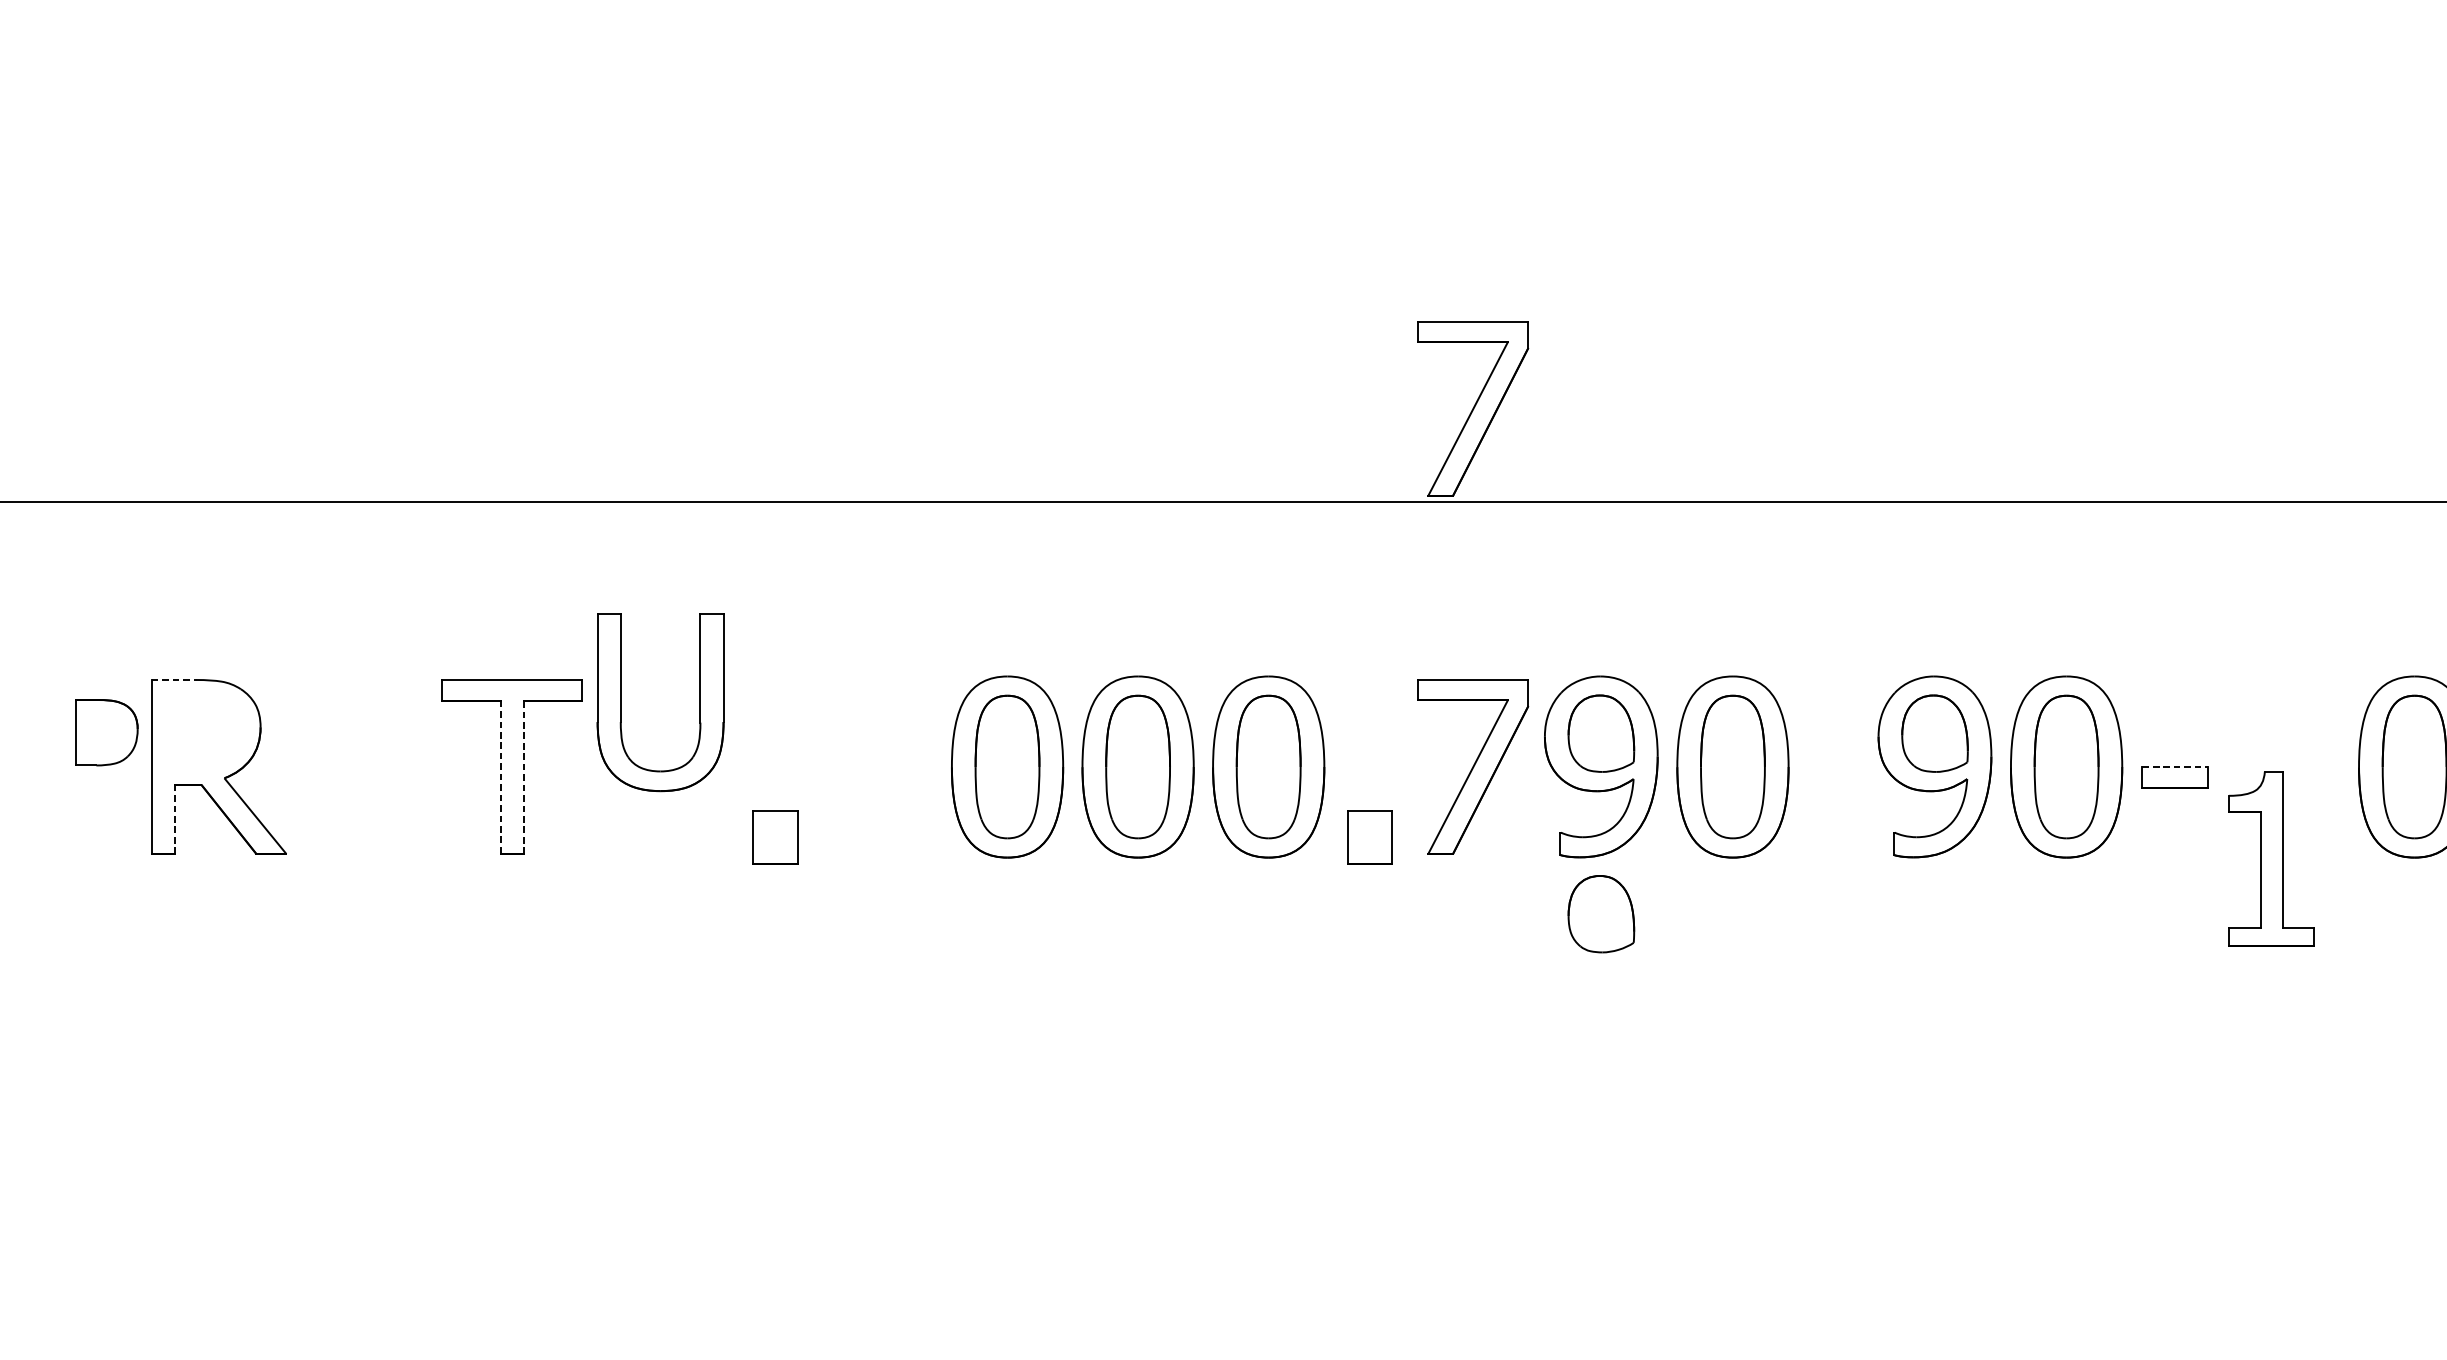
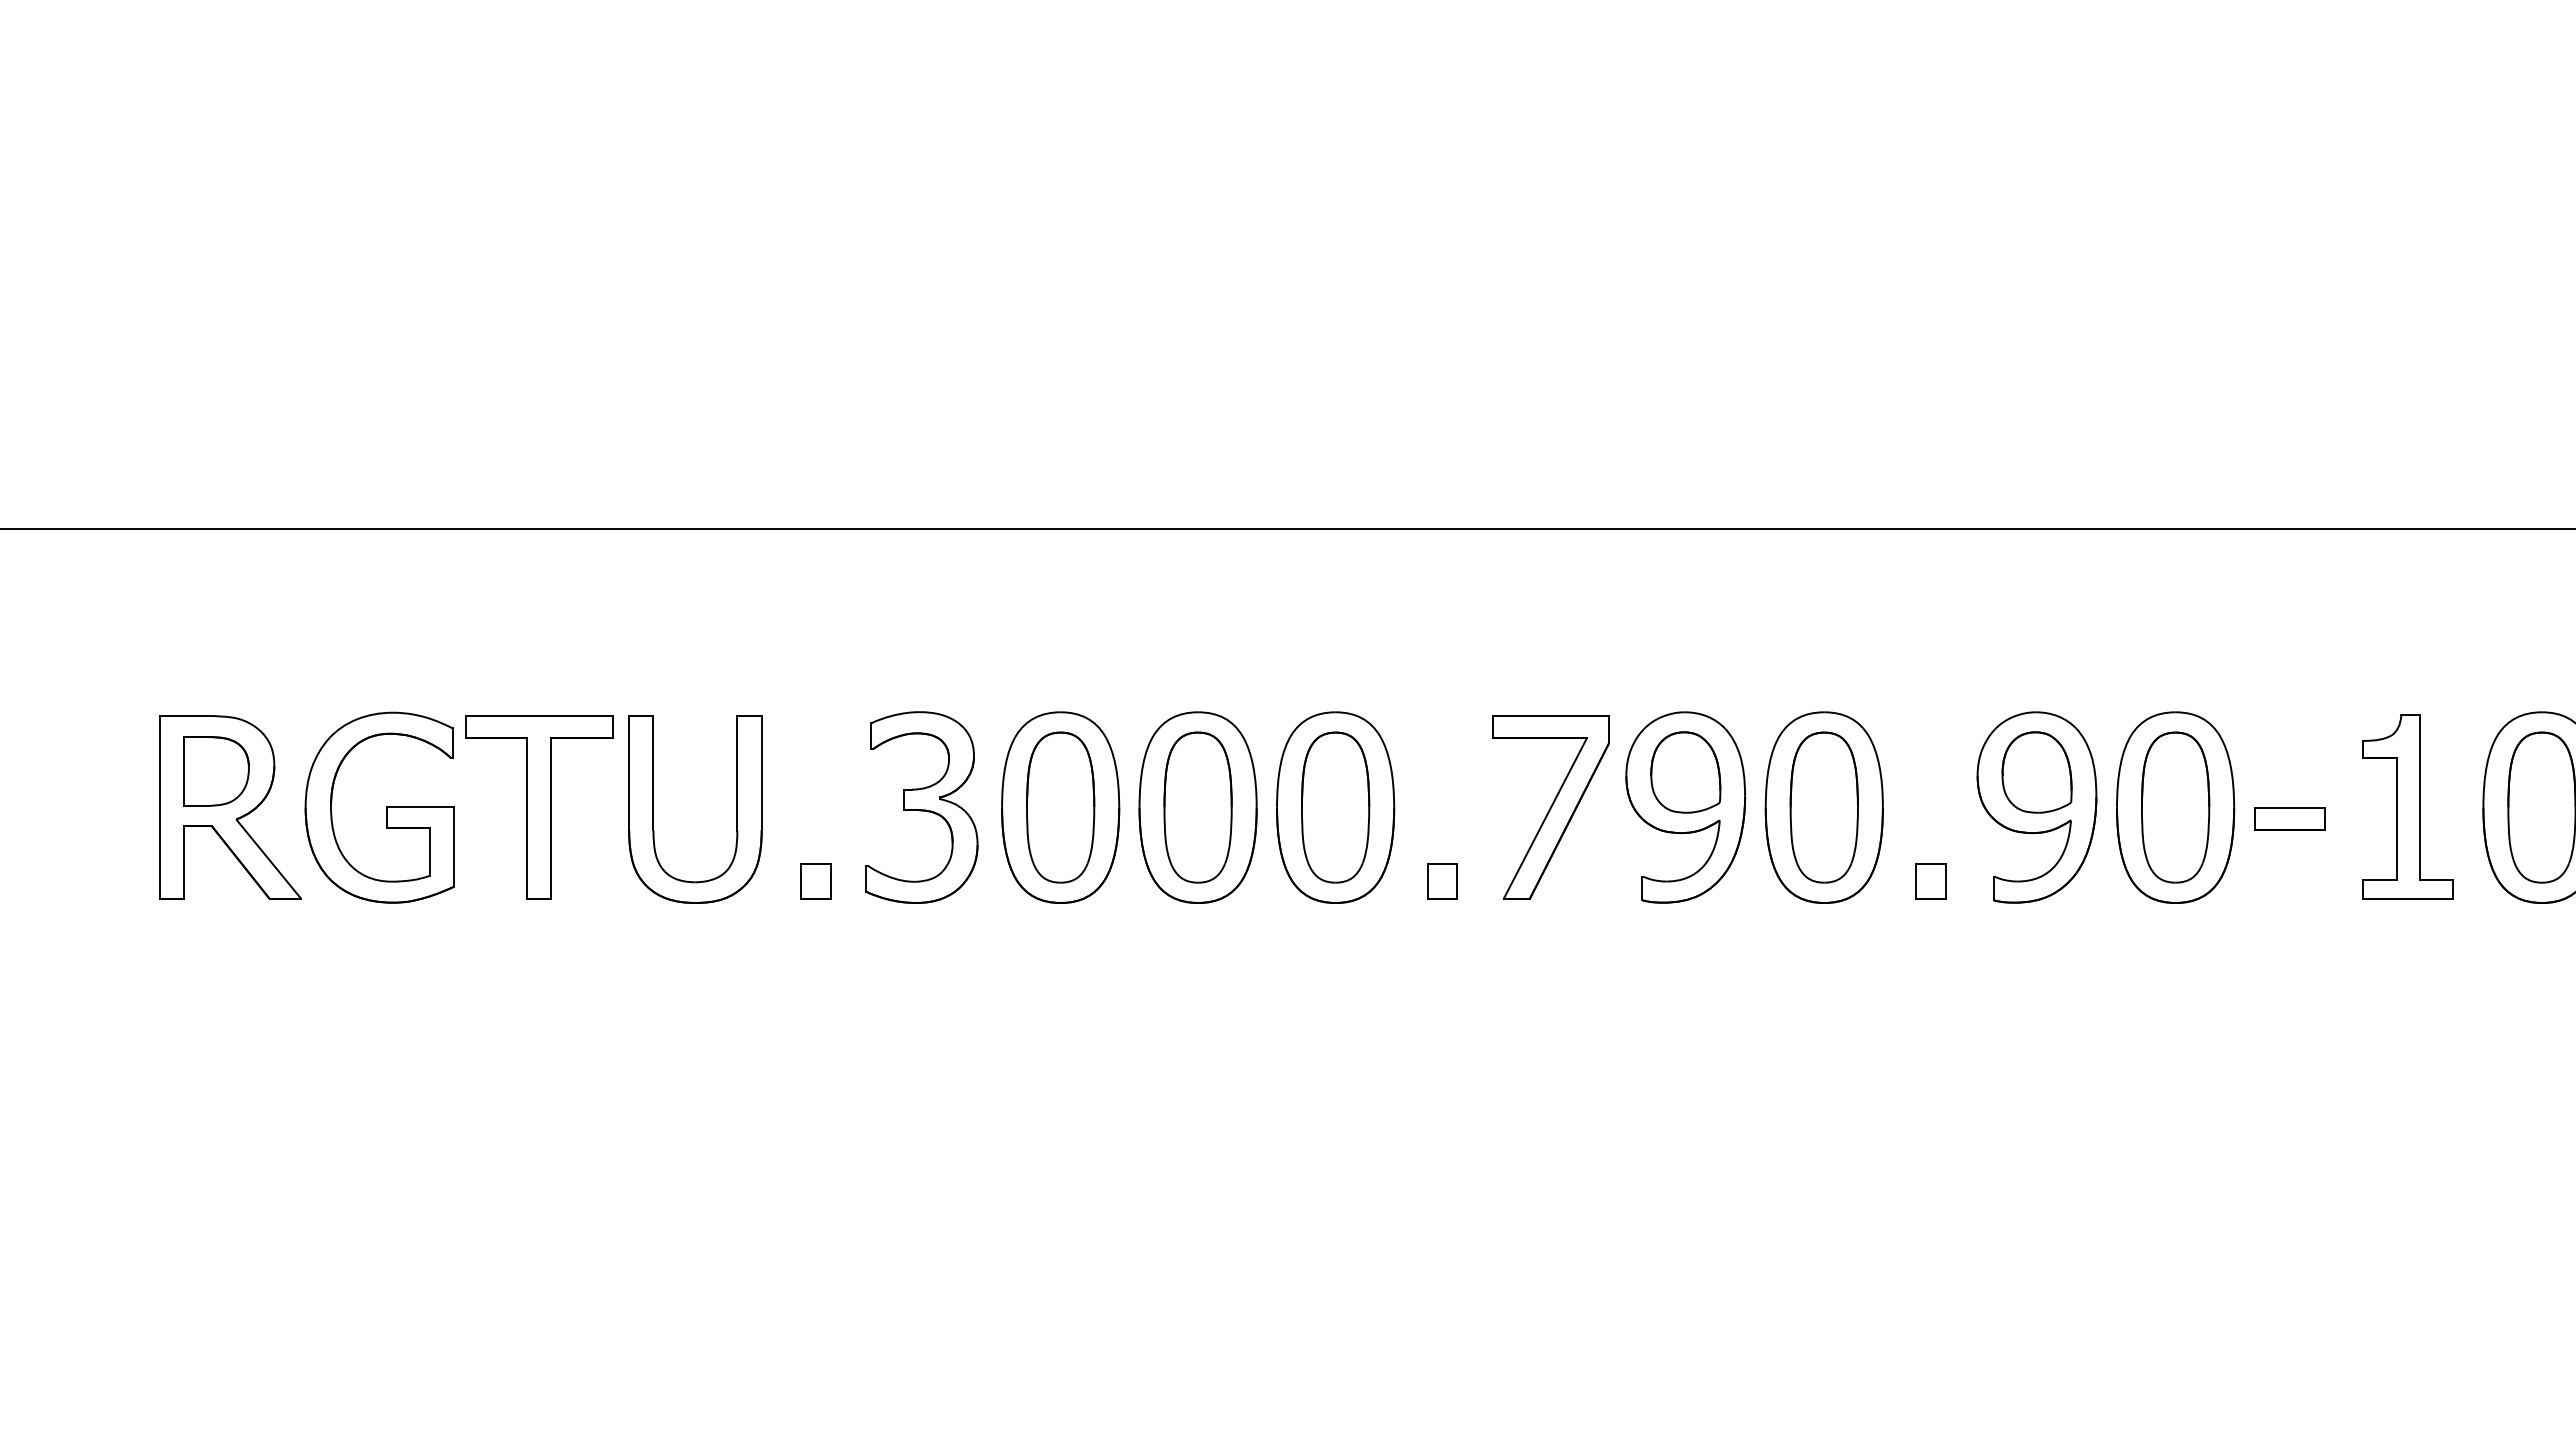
part: (1472, 408) -> (1550, 430), removed
line: (174, 680) -> (183, 716), dashed -> solid
part: (699, 702) -> (736, 809), moved
part: (106, 732) -> (216, 771), moved
part: (367, 766) -> (386, 807), added
part: (875, 766) -> (921, 807), added
line: (2175, 766) -> (2290, 807), dashed -> solid
line: (501, 777) -> (527, 818), dashed -> solid
line: (523, 777) -> (551, 818), dashed -> solid
line: (175, 819) -> (184, 862), dashed -> solid
part: (774, 837) -> (815, 881), size x0.62
part: (1370, 837) -> (1442, 881), size x0.62
part: (1833, 837) -> (1930, 881), added
part: (2270, 858) -> (2407, 806), moved
part: (1601, 914) -> (1685, 962), removed

